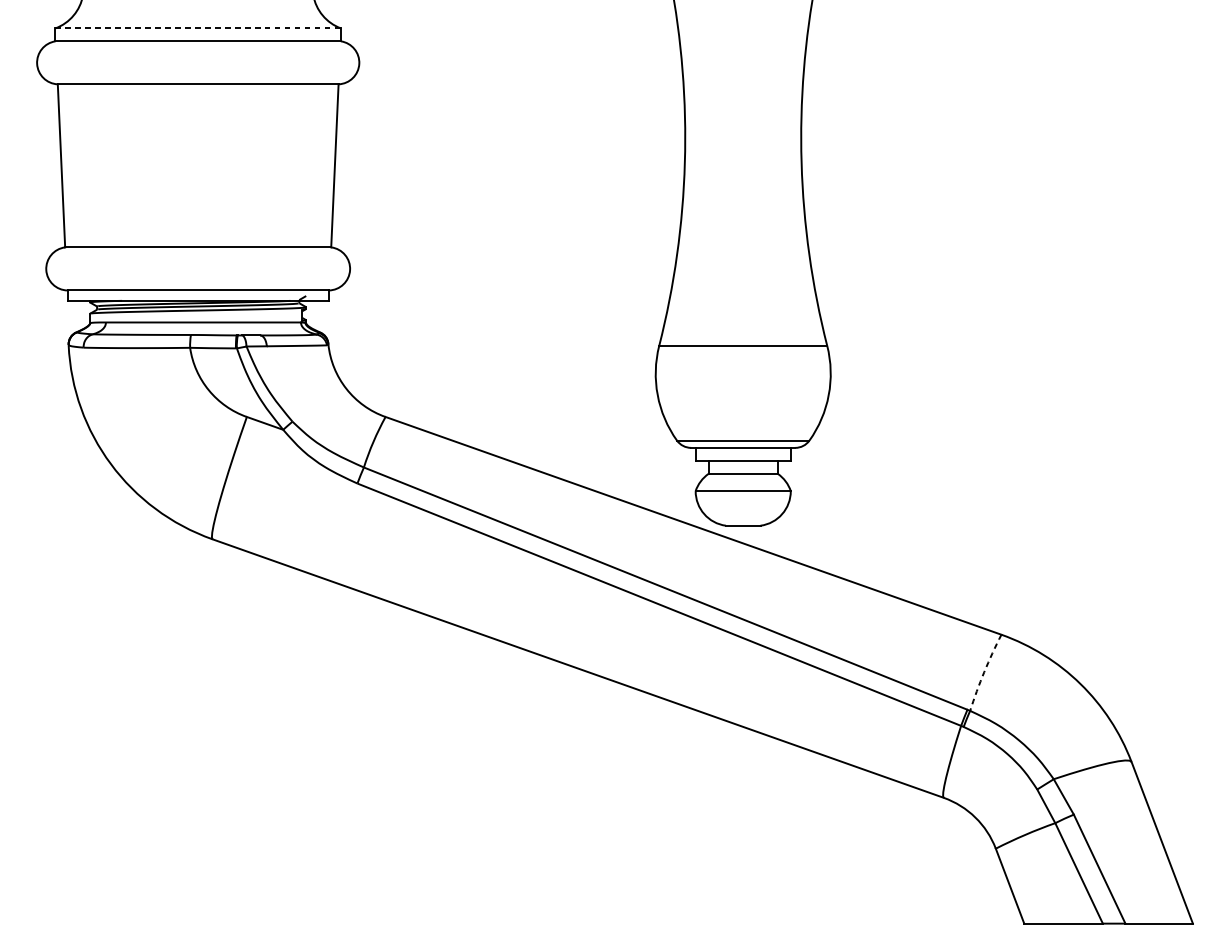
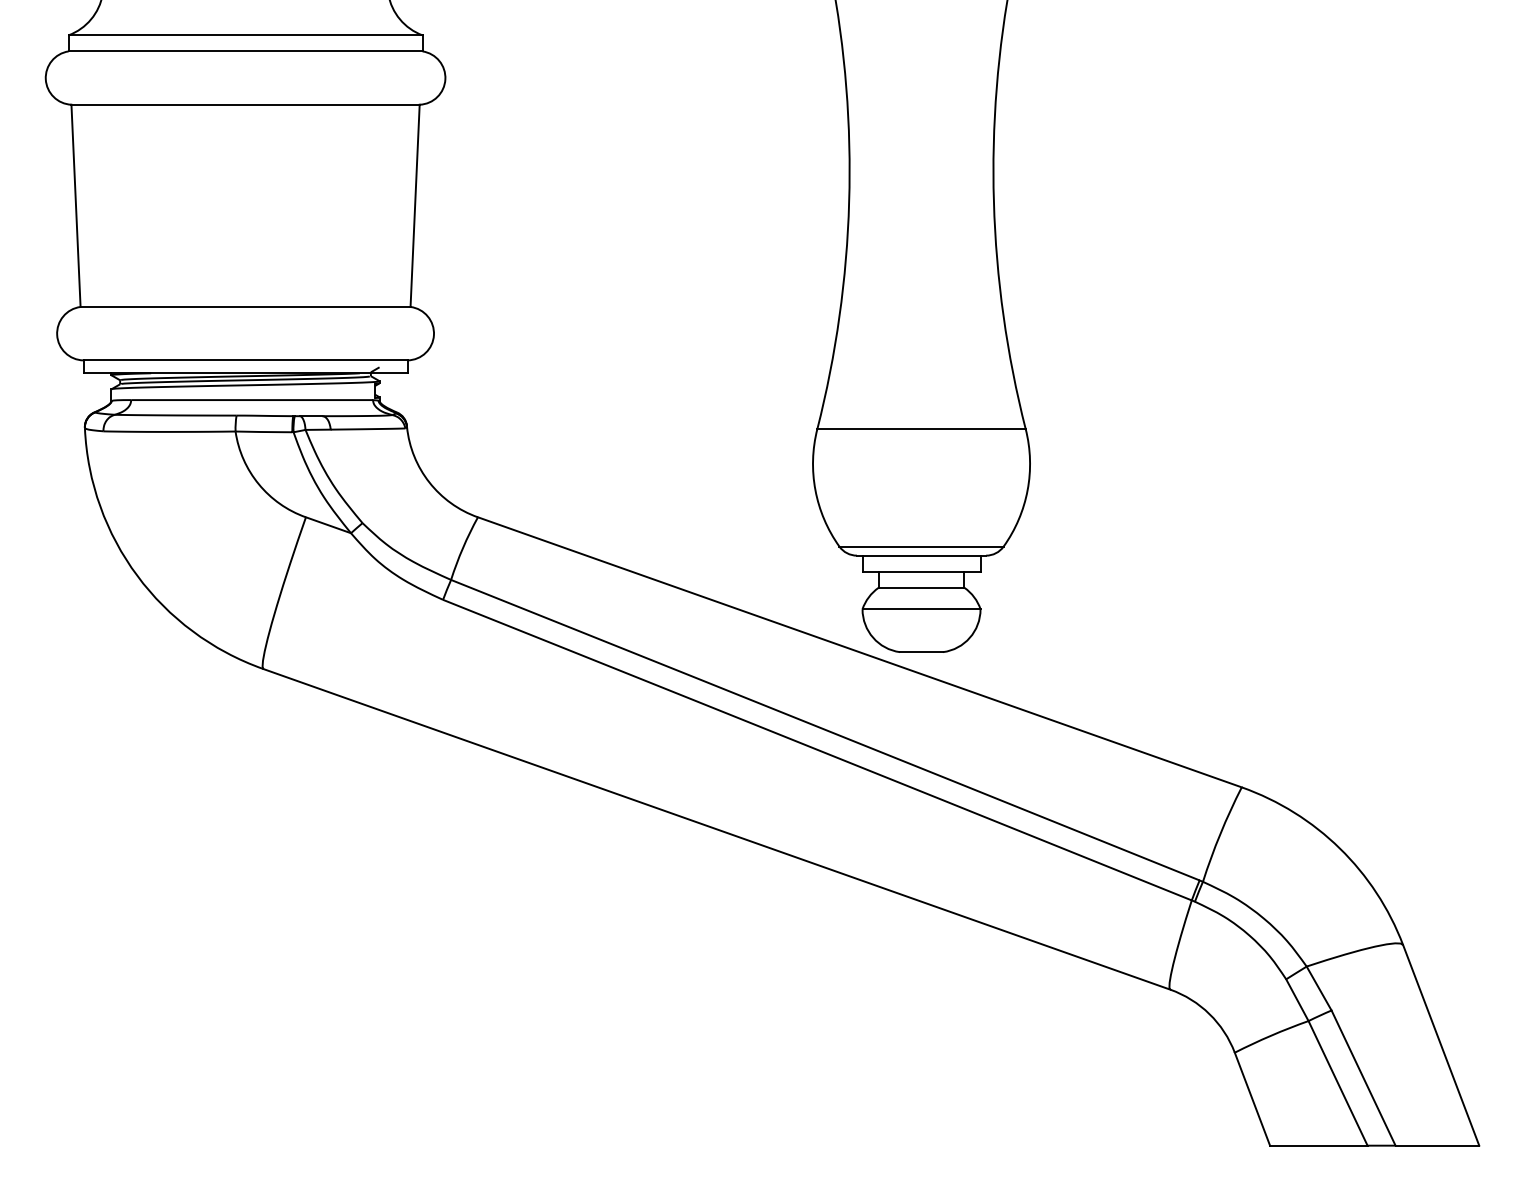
line: (198, 28) -> (246, 35), dashed -> solid
arc: (984, 671) -> (1220, 833), dashed -> solid

